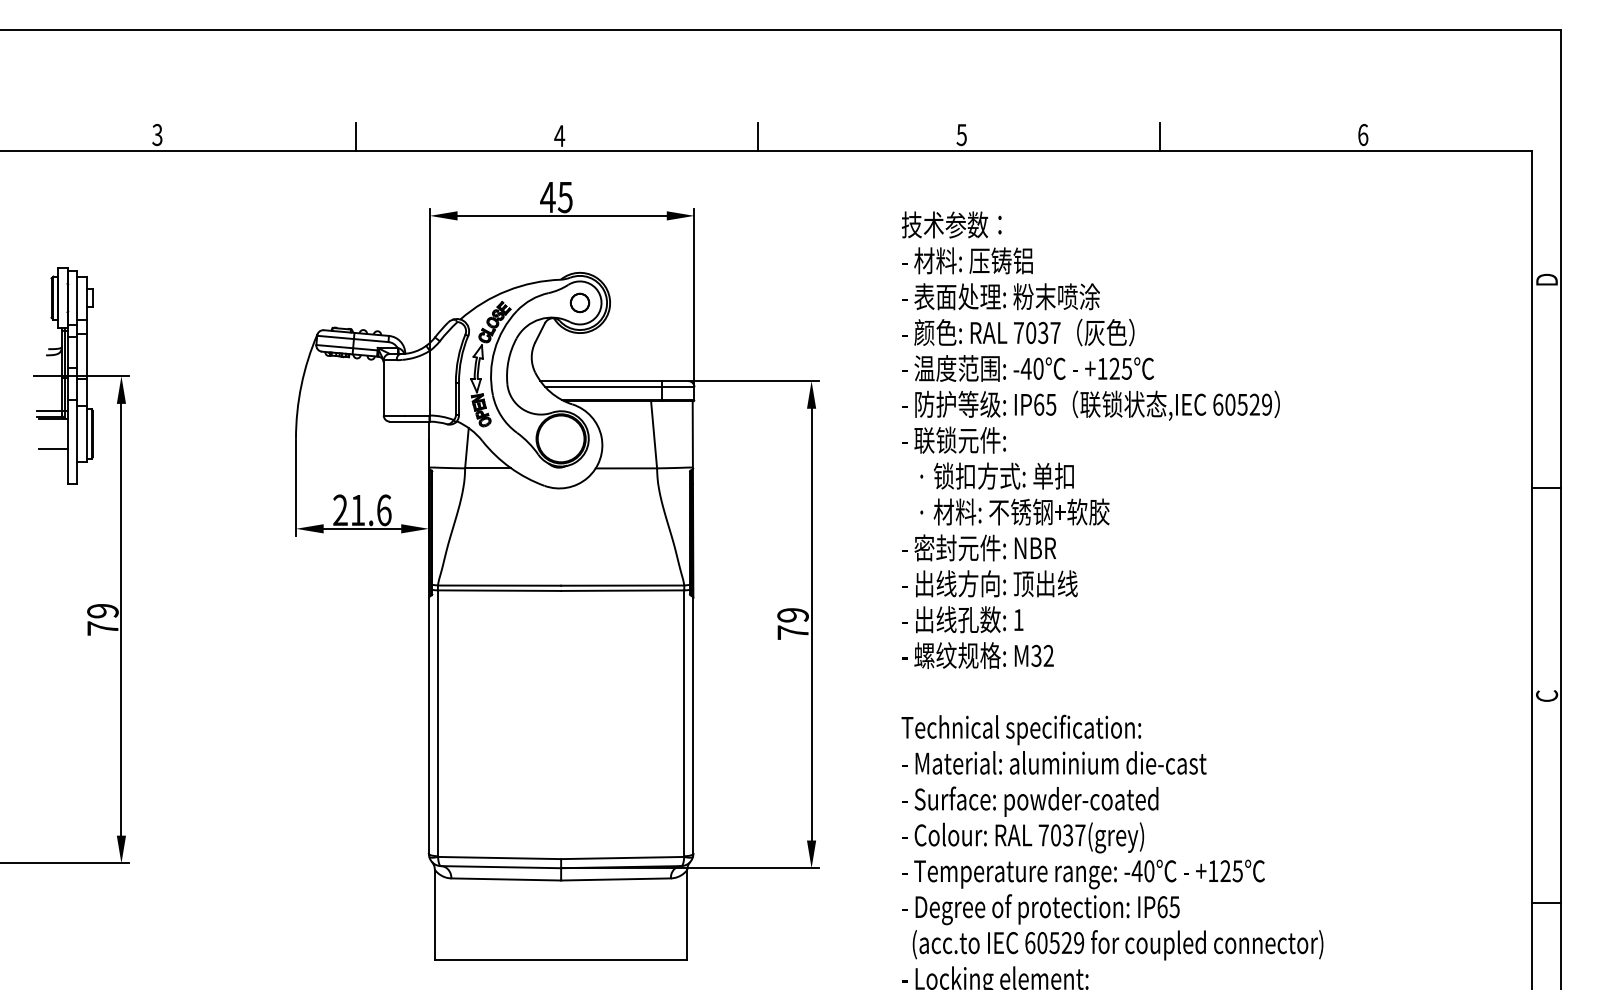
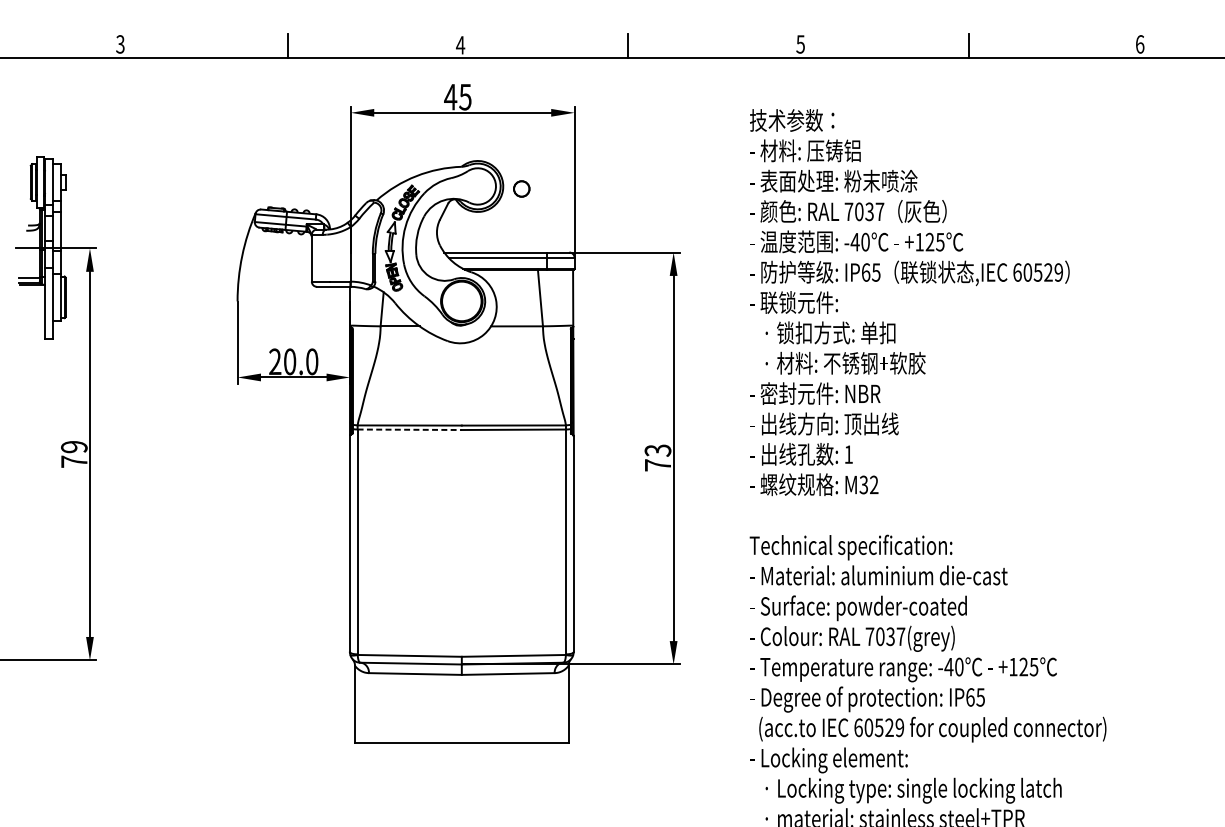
part: (579, 302) -> (521, 188), moved
line: (53, 449) -> (32, 310), removed
text: (371, 510) -> (301, 361), 21.6 -> 20.0
line: (499, 590) -> (409, 429), solid -> dashed
text: (792, 615) -> (657, 450), 79 -> 73

